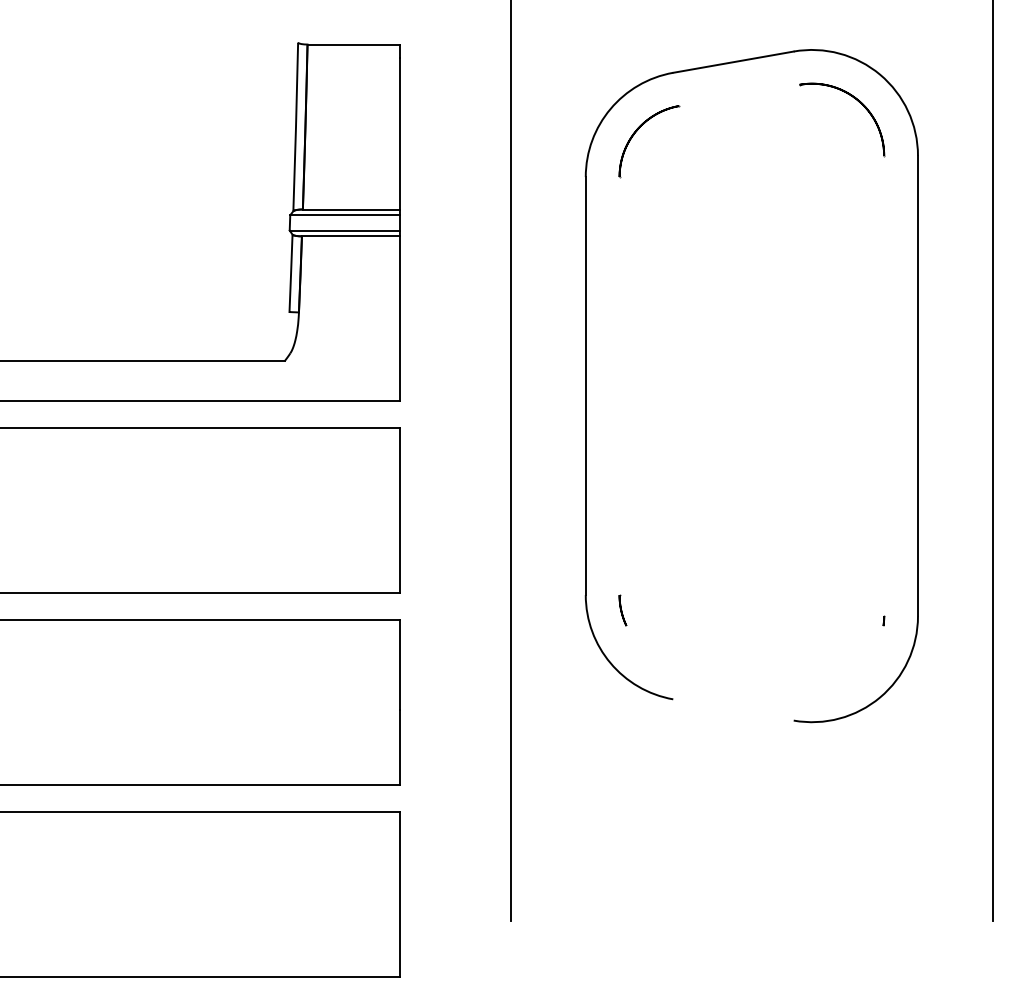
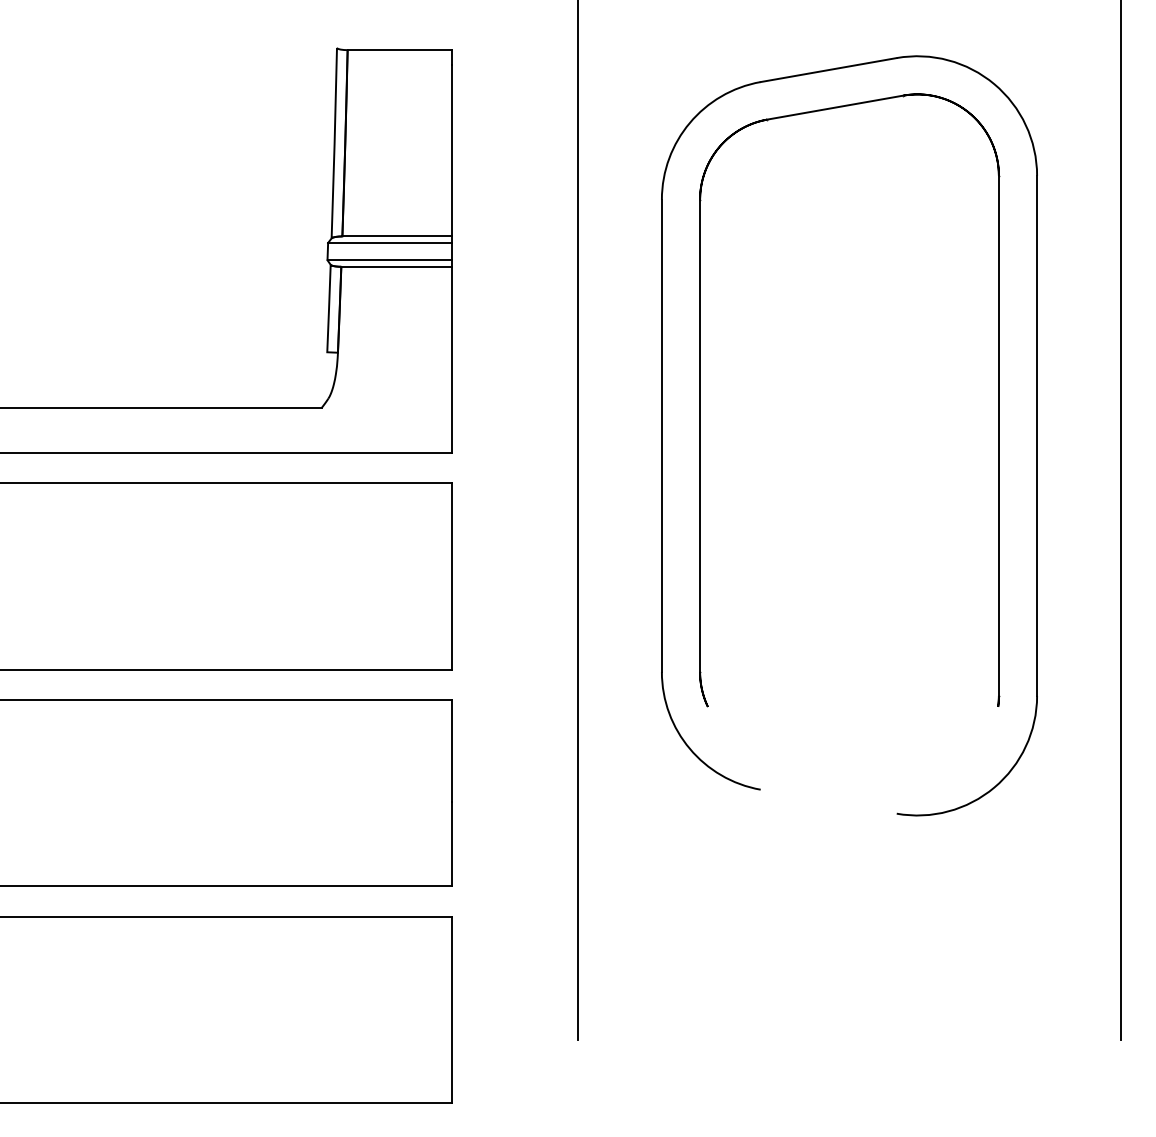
line: (739, 95) -> (835, 107), added
line: (619, 385) -> (700, 435), added
line: (883, 385) -> (998, 435), added

